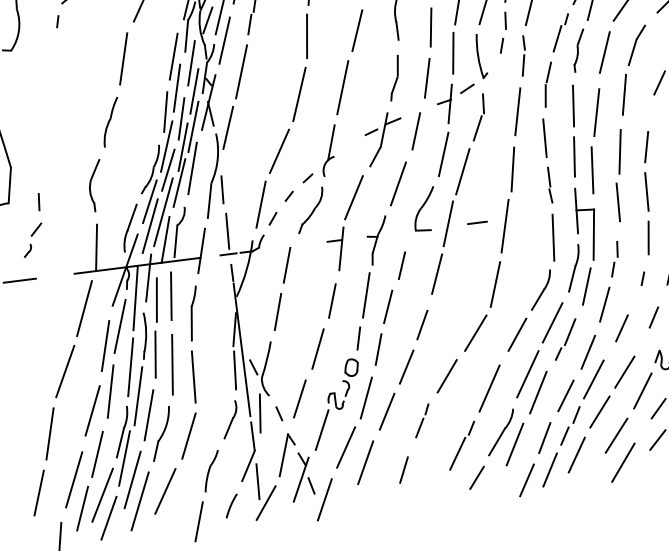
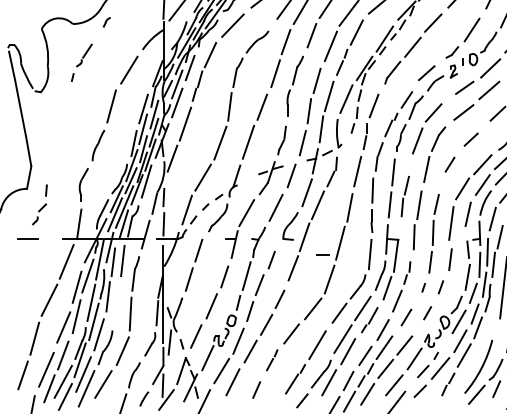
part: (596, 140) -> (405, 196), size x0.6
line: (476, 222) -> (322, 254), moved
line: (171, 364) -> (117, 304), removed

